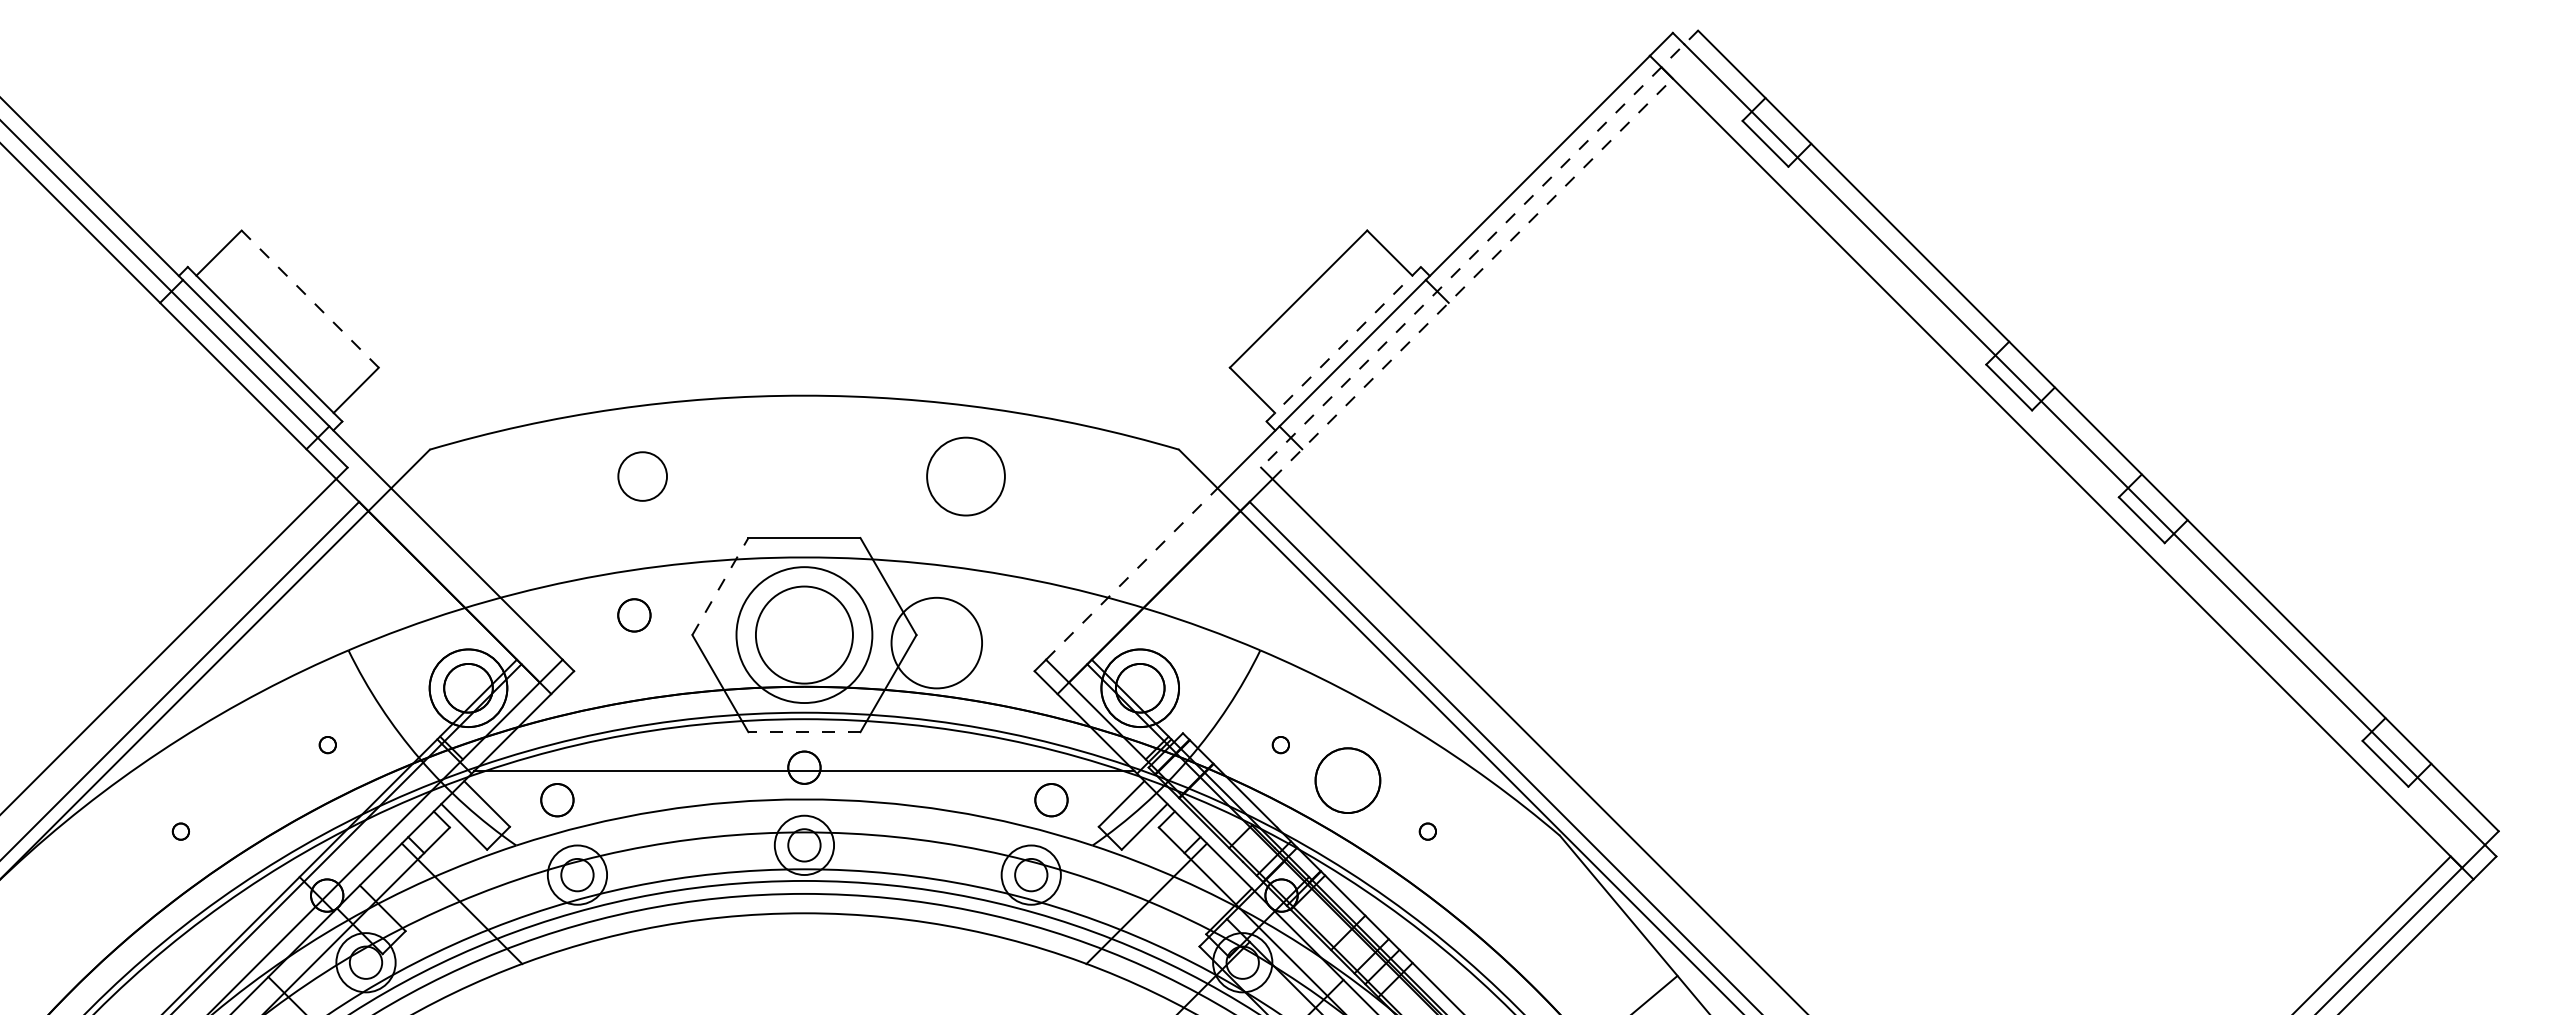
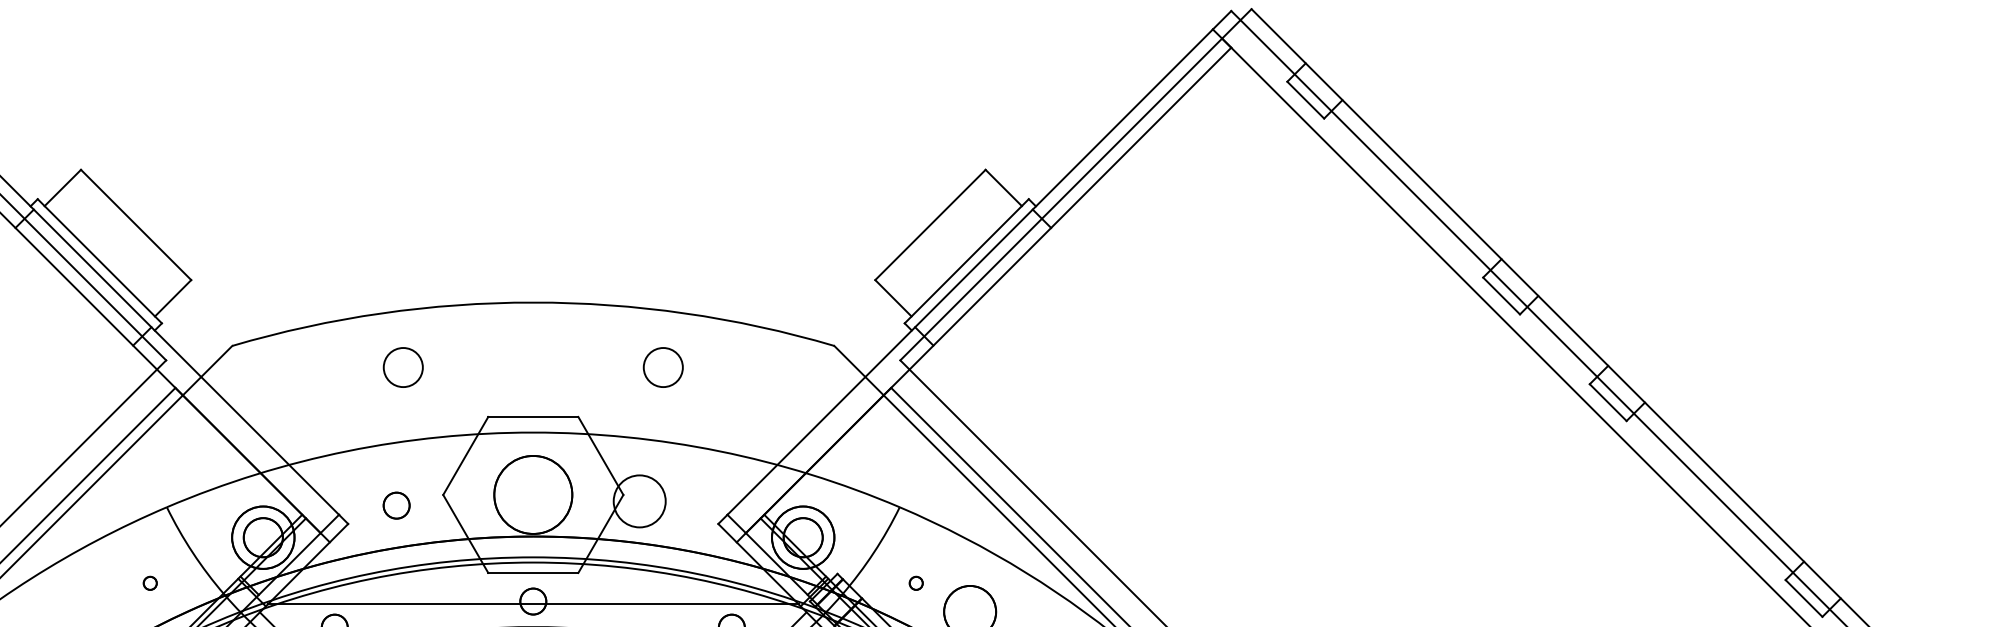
line: (1479, 249) -> (1075, 185), dashed -> solid
line: (1473, 278) -> (1071, 208), dashed -> solid
line: (310, 299) -> (136, 225), dashed -> solid
line: (1343, 344) -> (966, 261), dashed -> solid
circle: (966, 476) -> (663, 367), size x0.62
line: (1132, 573) -> (796, 445), dashed -> solid
line: (720, 586) -> (465, 455), dashed -> solid
circle: (634, 615) -> (396, 505), moved
circle: (803, 634) -> (532, 494), size x0.71
circle: (936, 642) -> (639, 500), size x0.71
line: (803, 732) -> (532, 573), dashed -> solid

